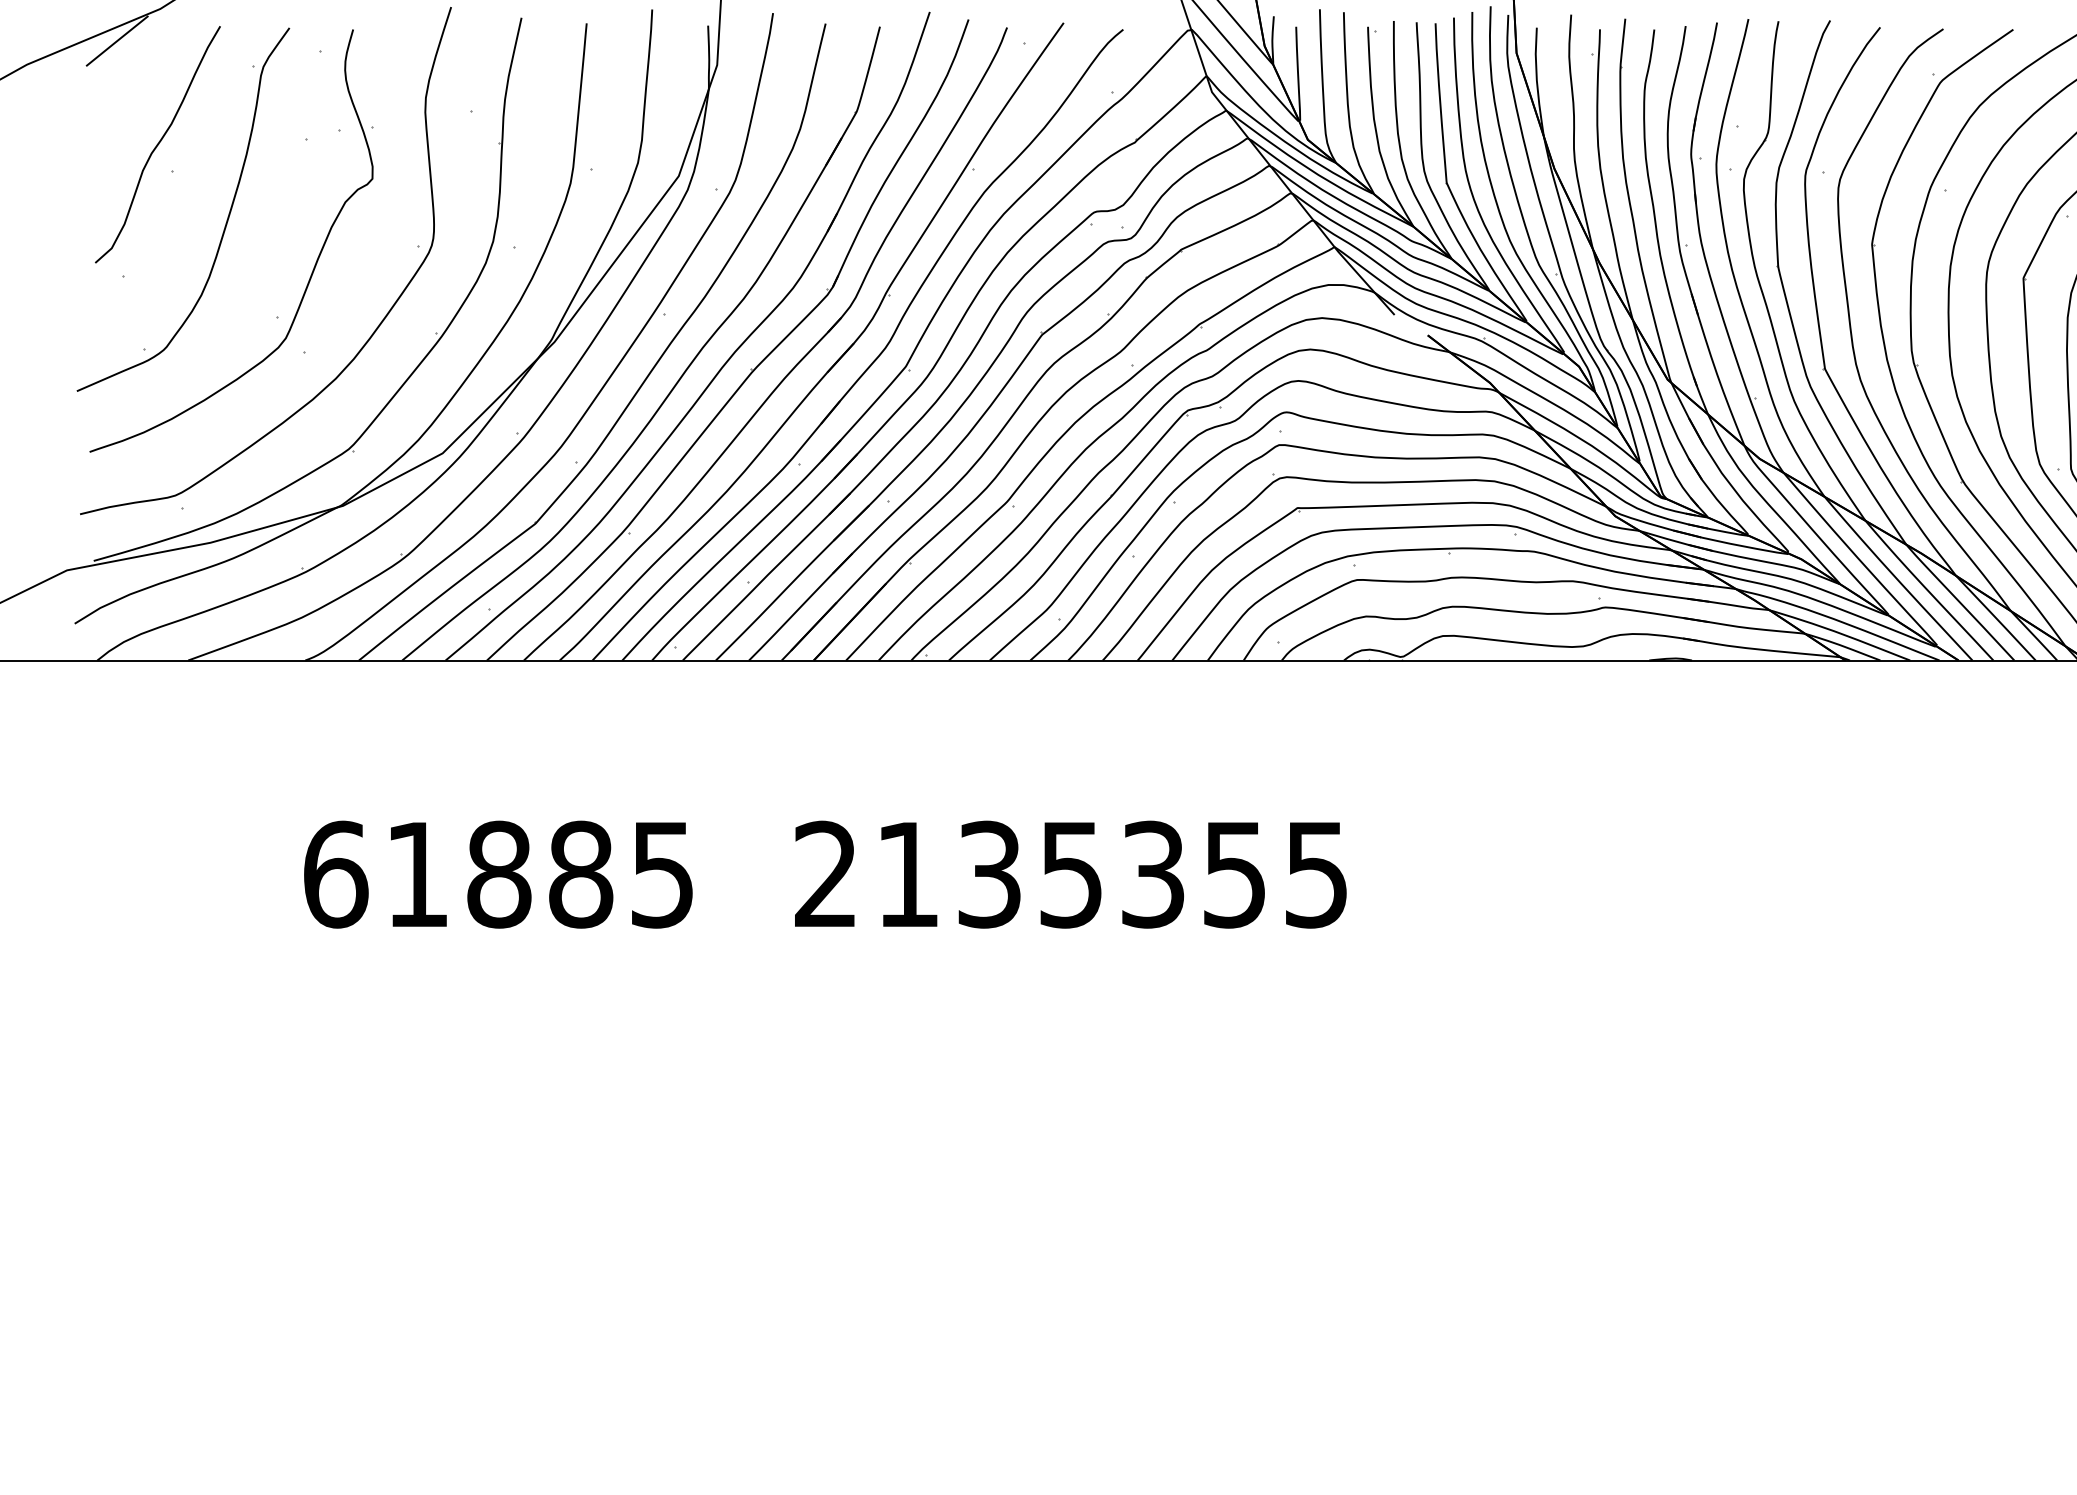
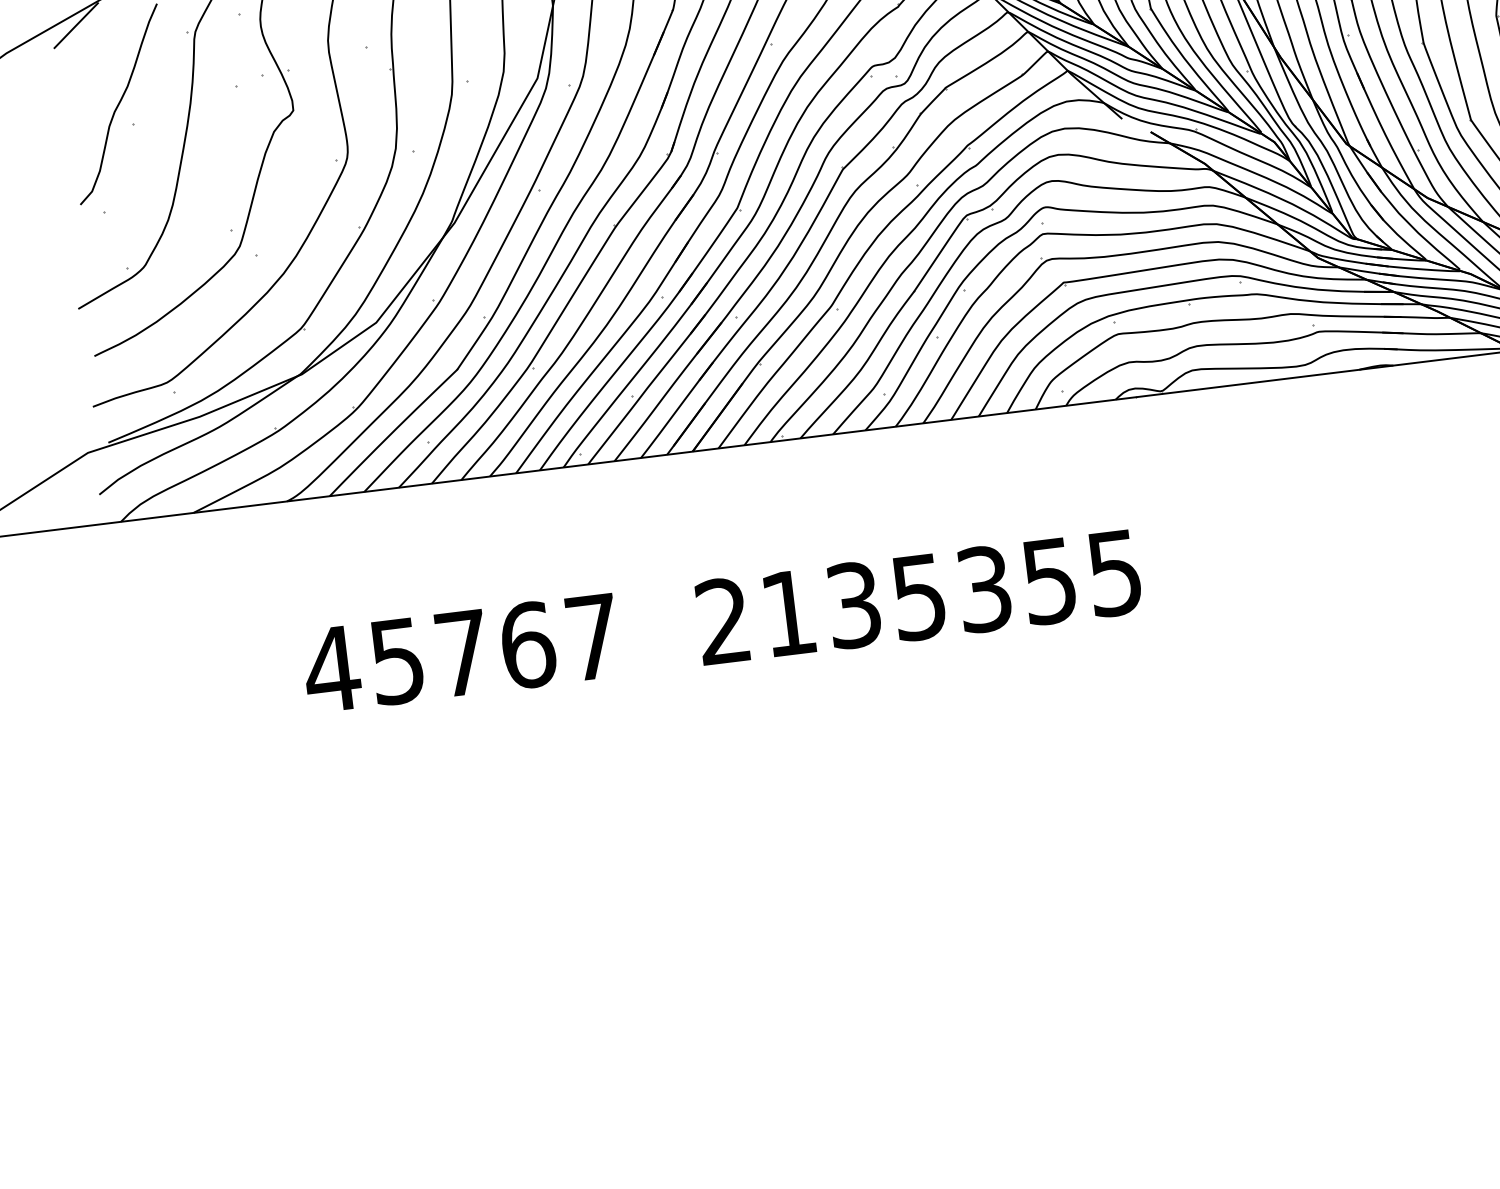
text: (496, 874) -> (460, 653), 61885 -> 45767

